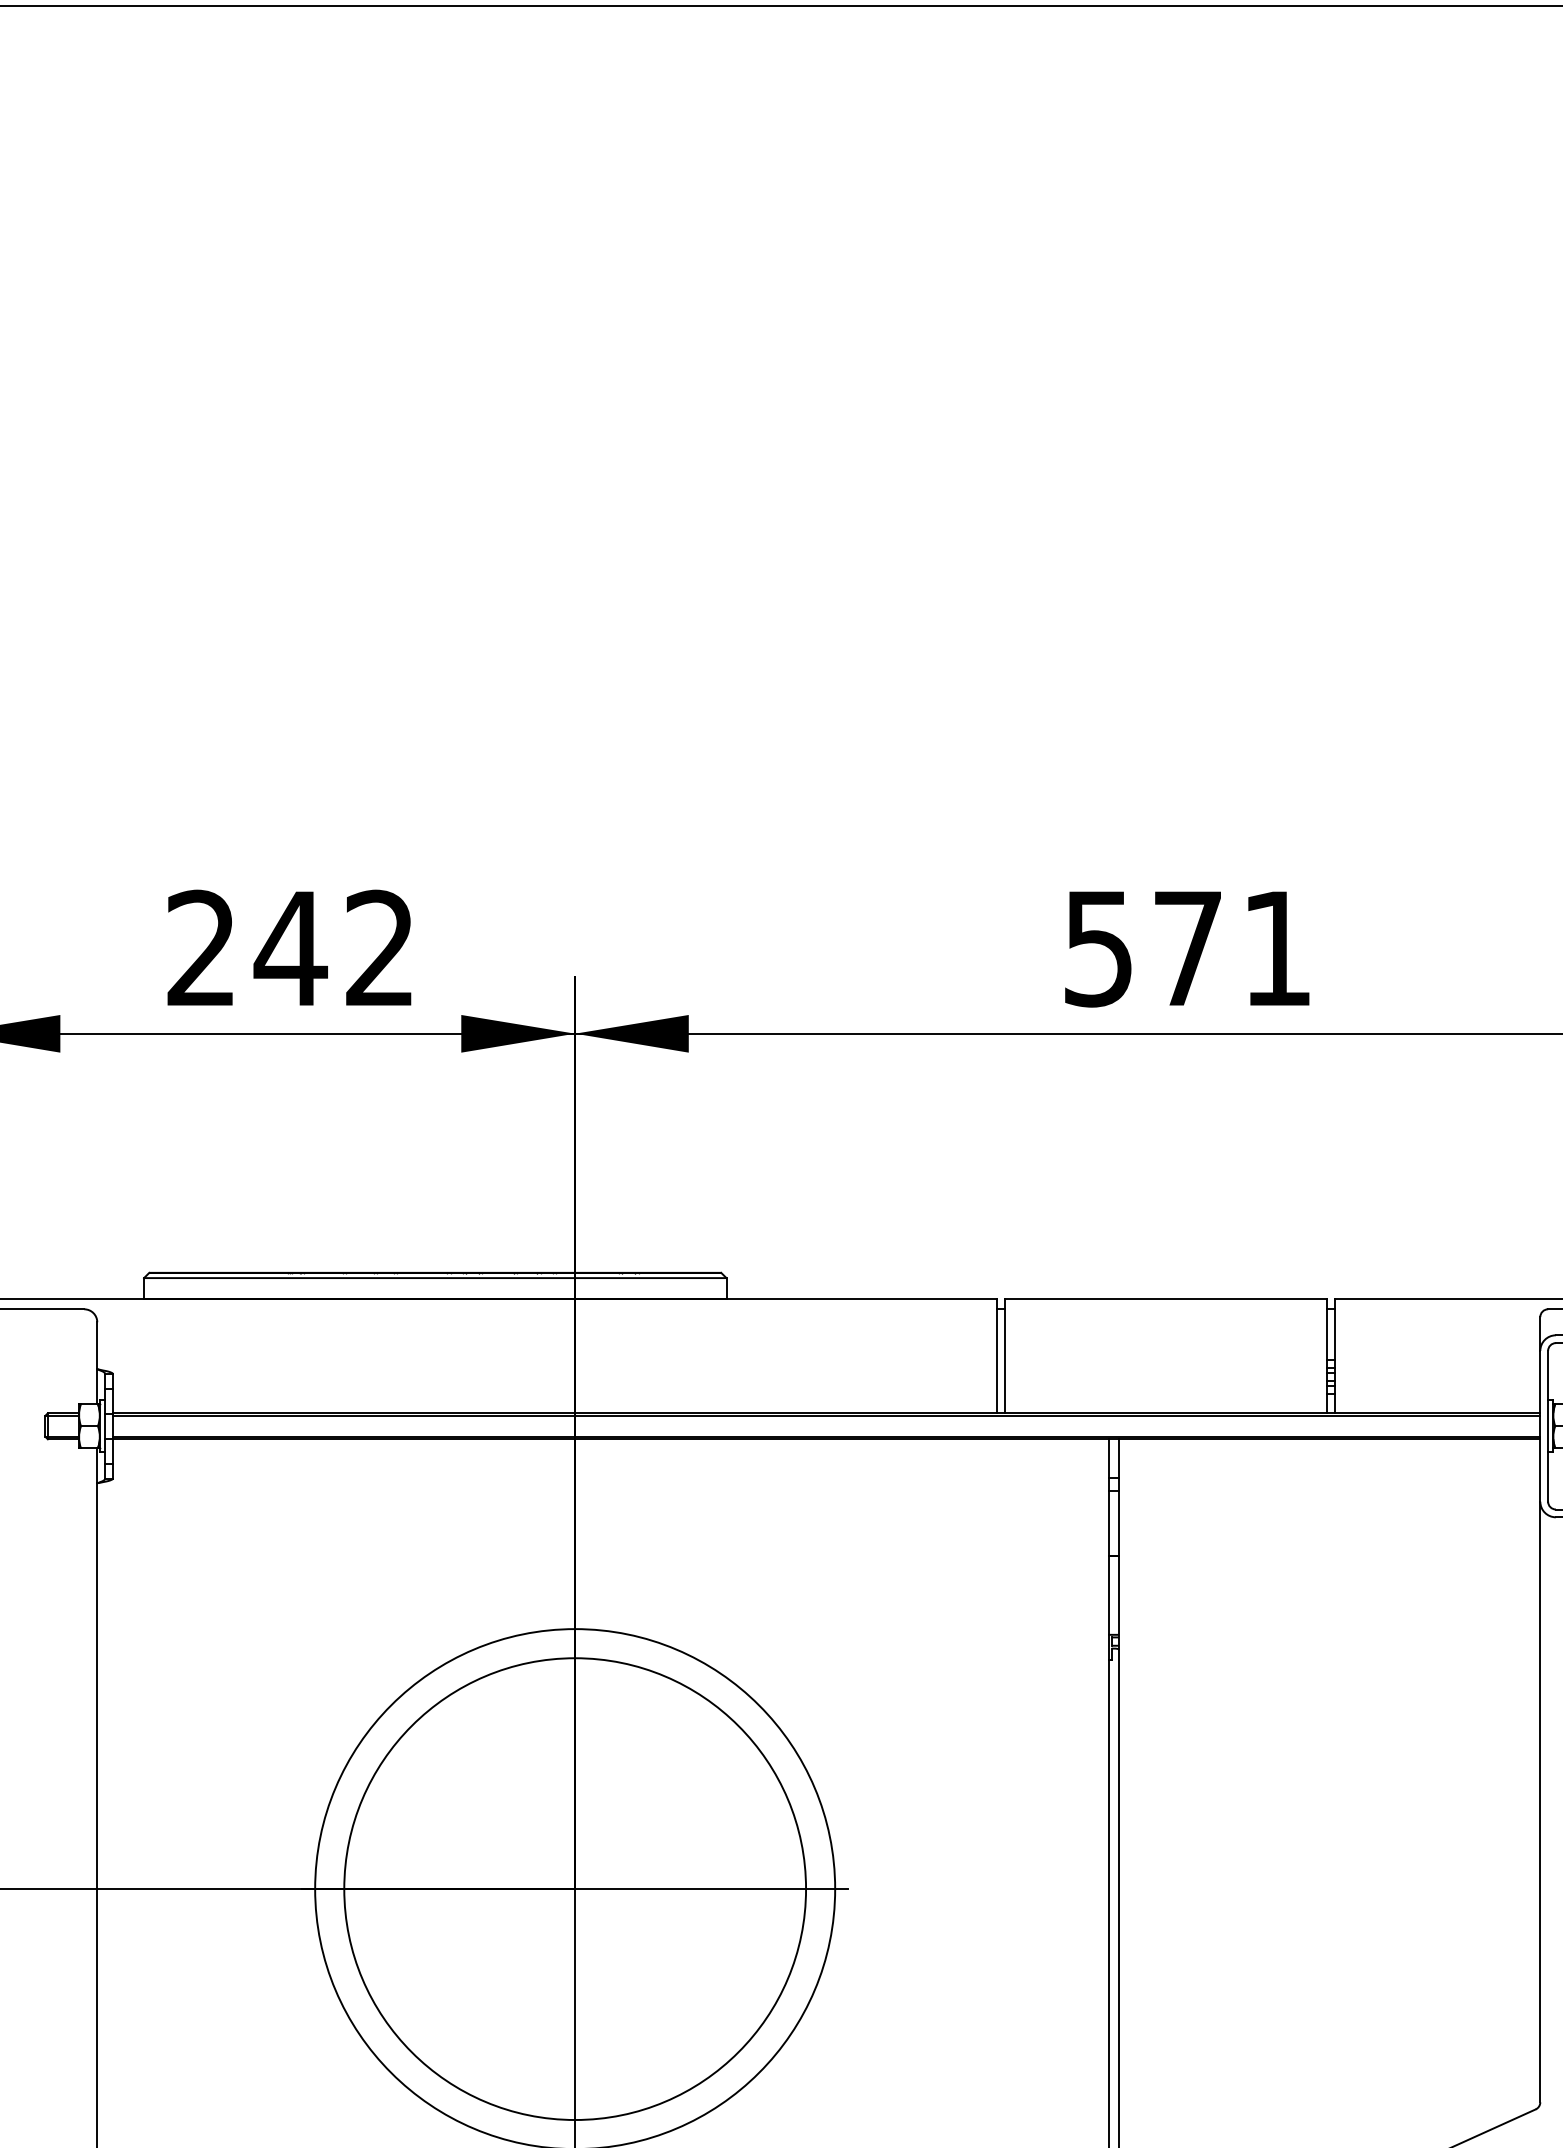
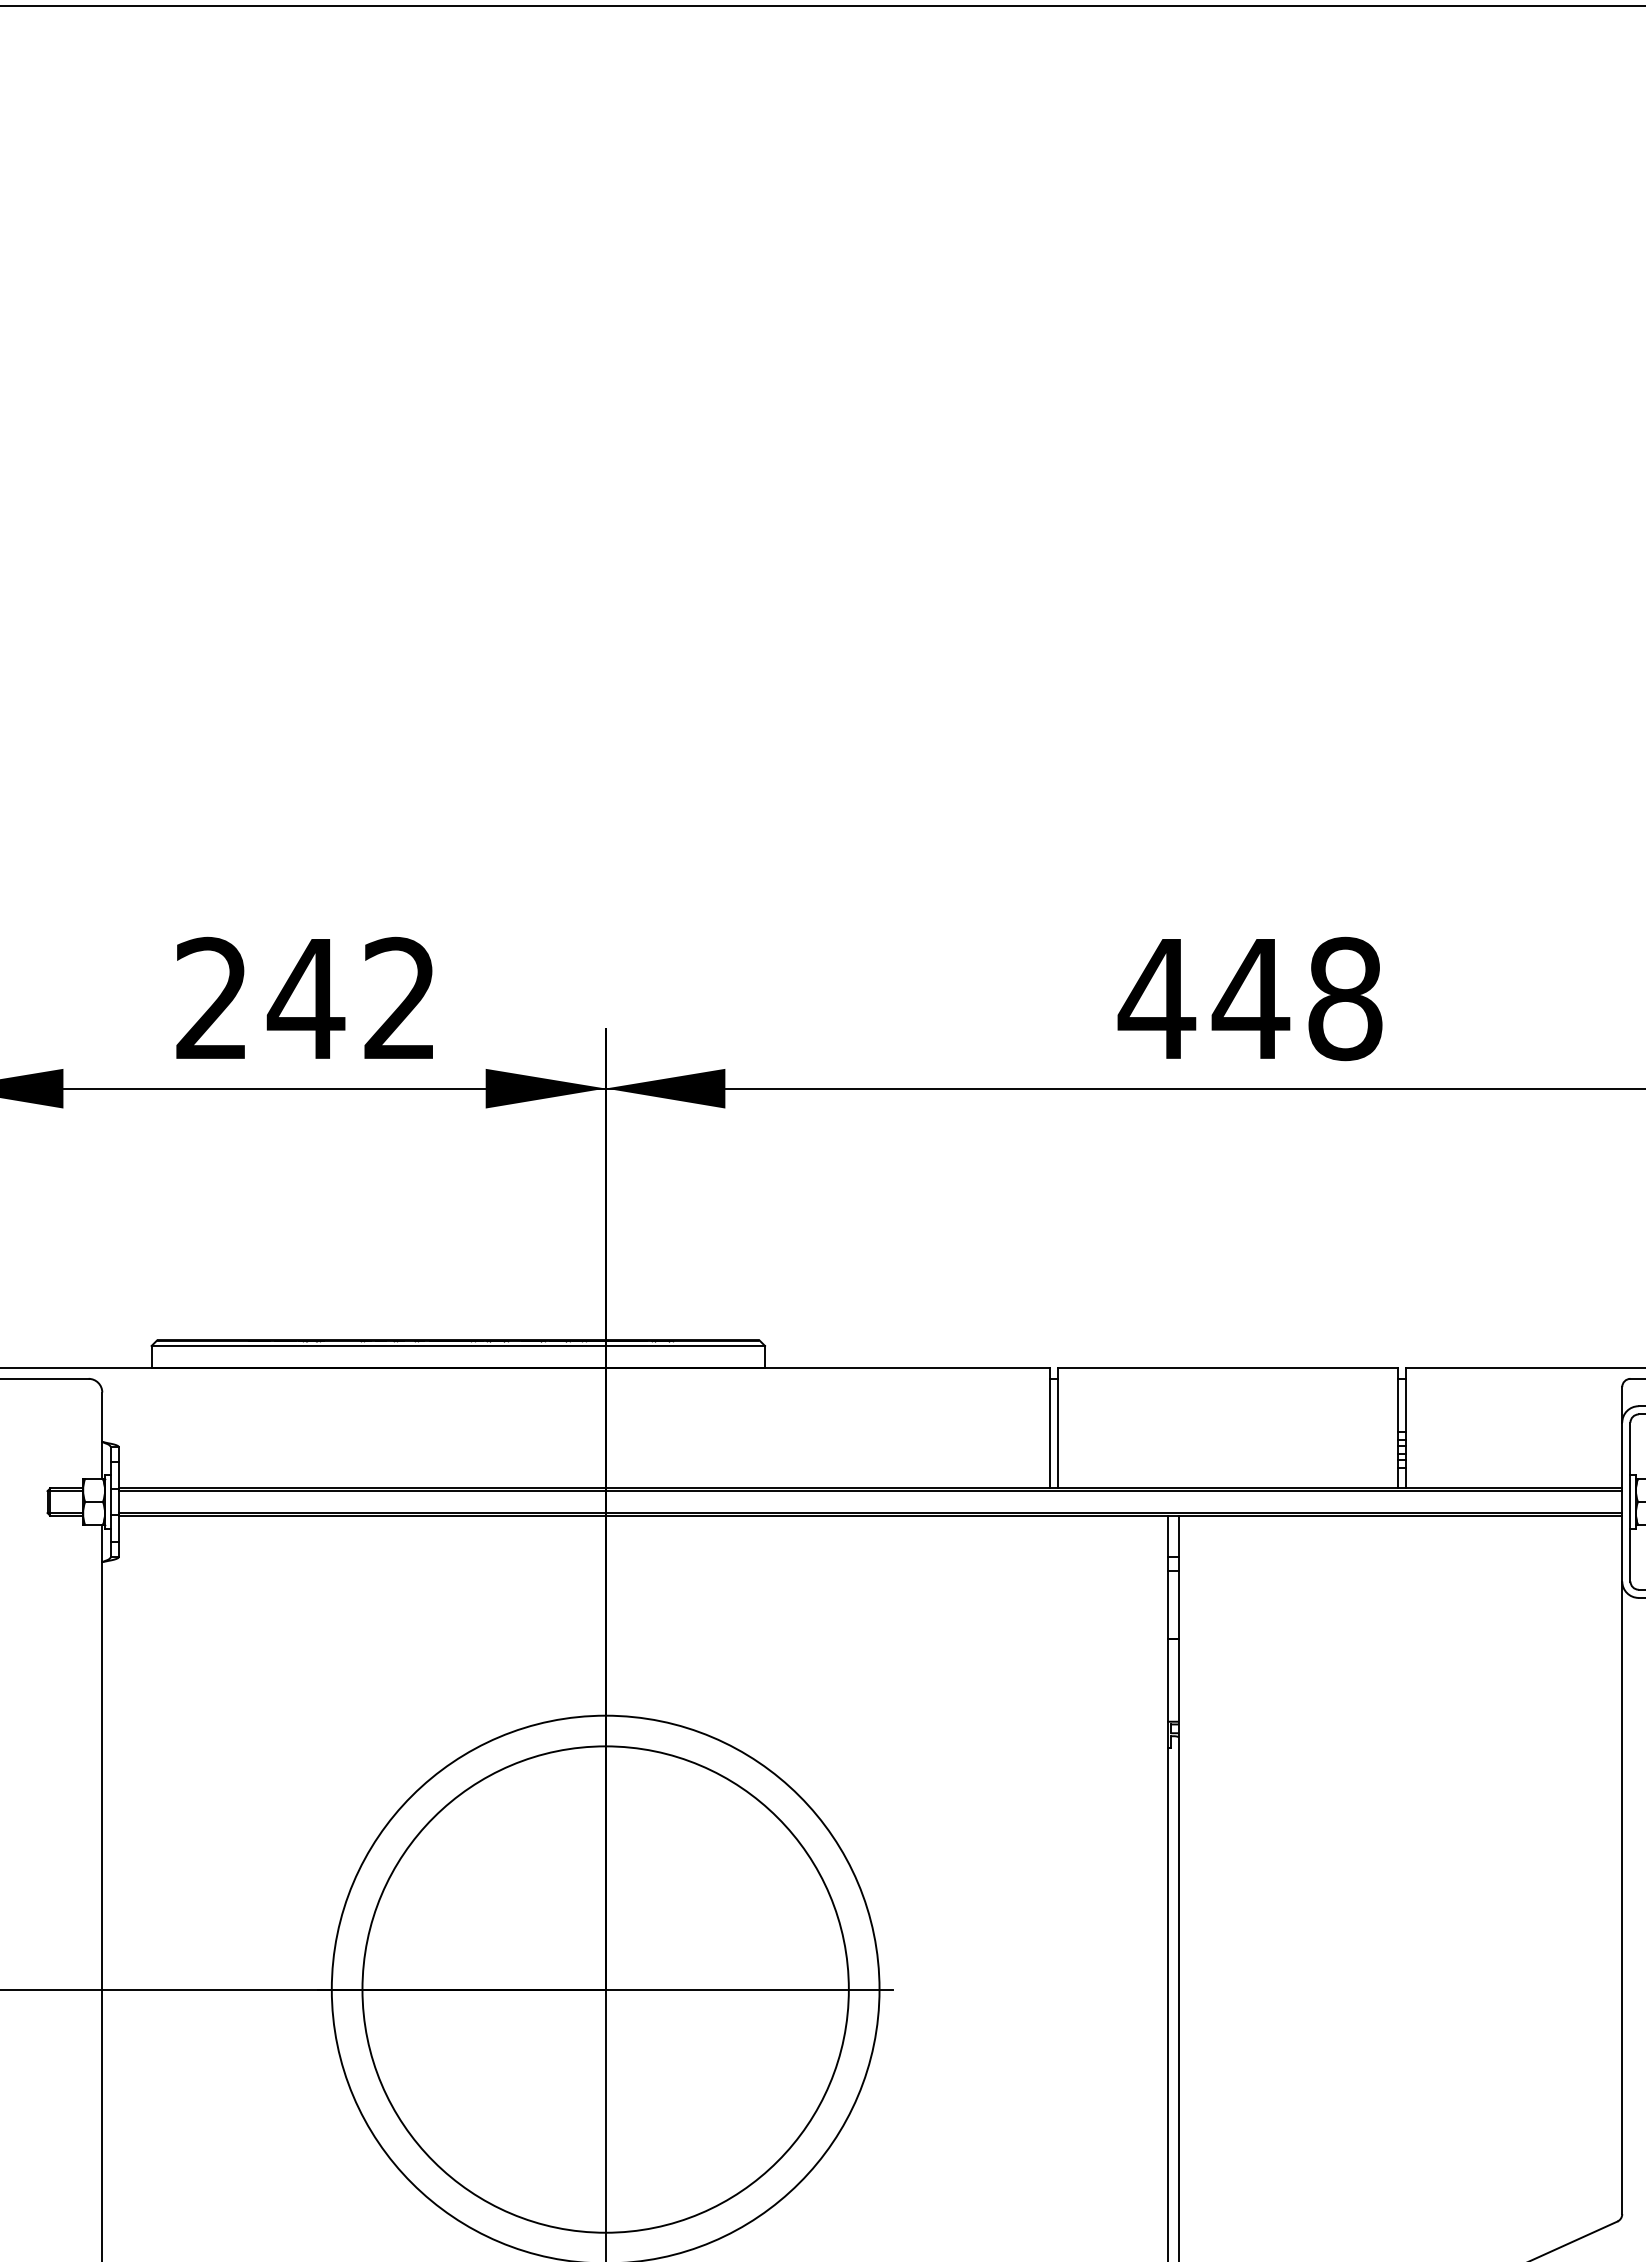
text: (1186, 948) -> (1249, 998), 571 -> 448

